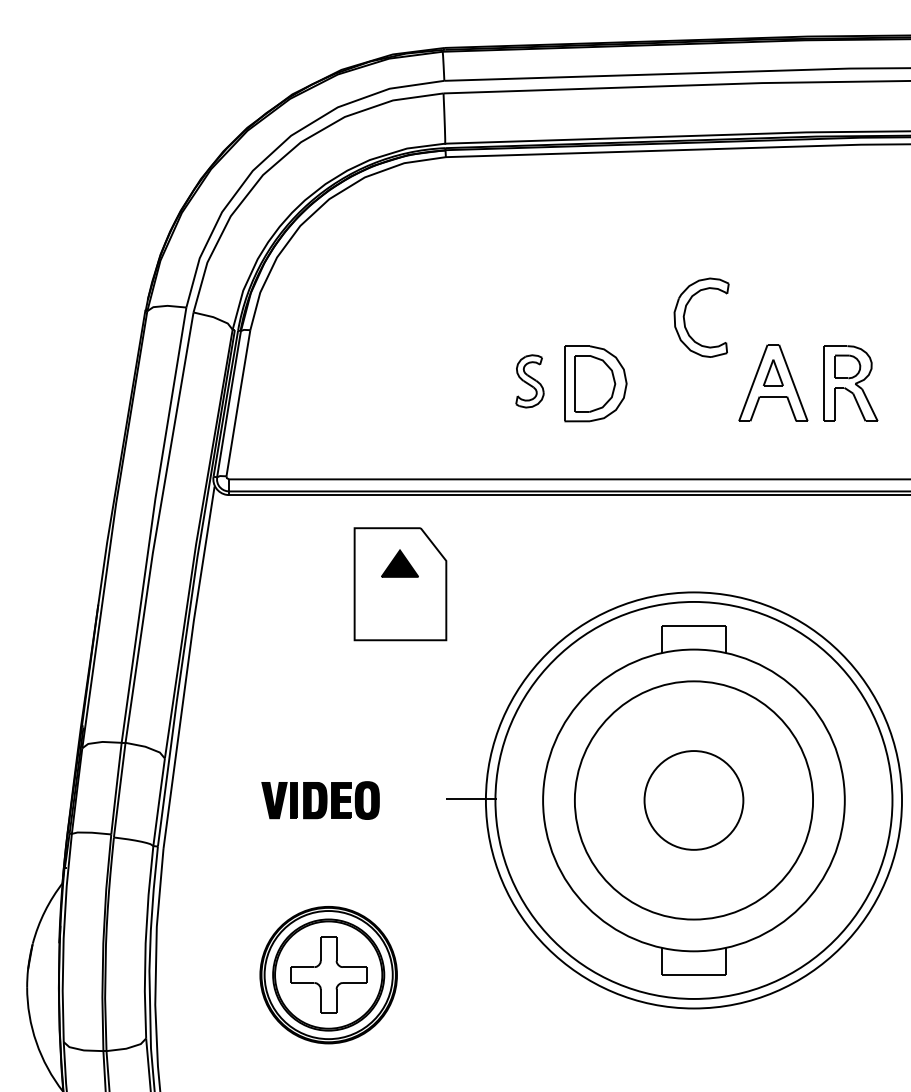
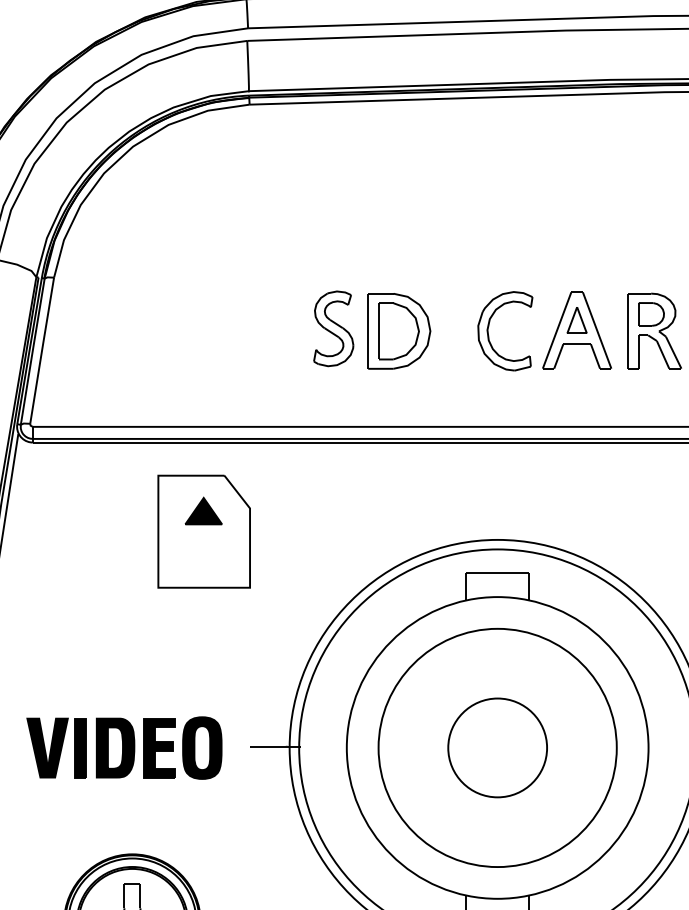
part: (685, 314) -> (489, 327), moved
part: (529, 381) -> (333, 328), size x1.43
part: (320, 800) -> (124, 747), size x1.67

